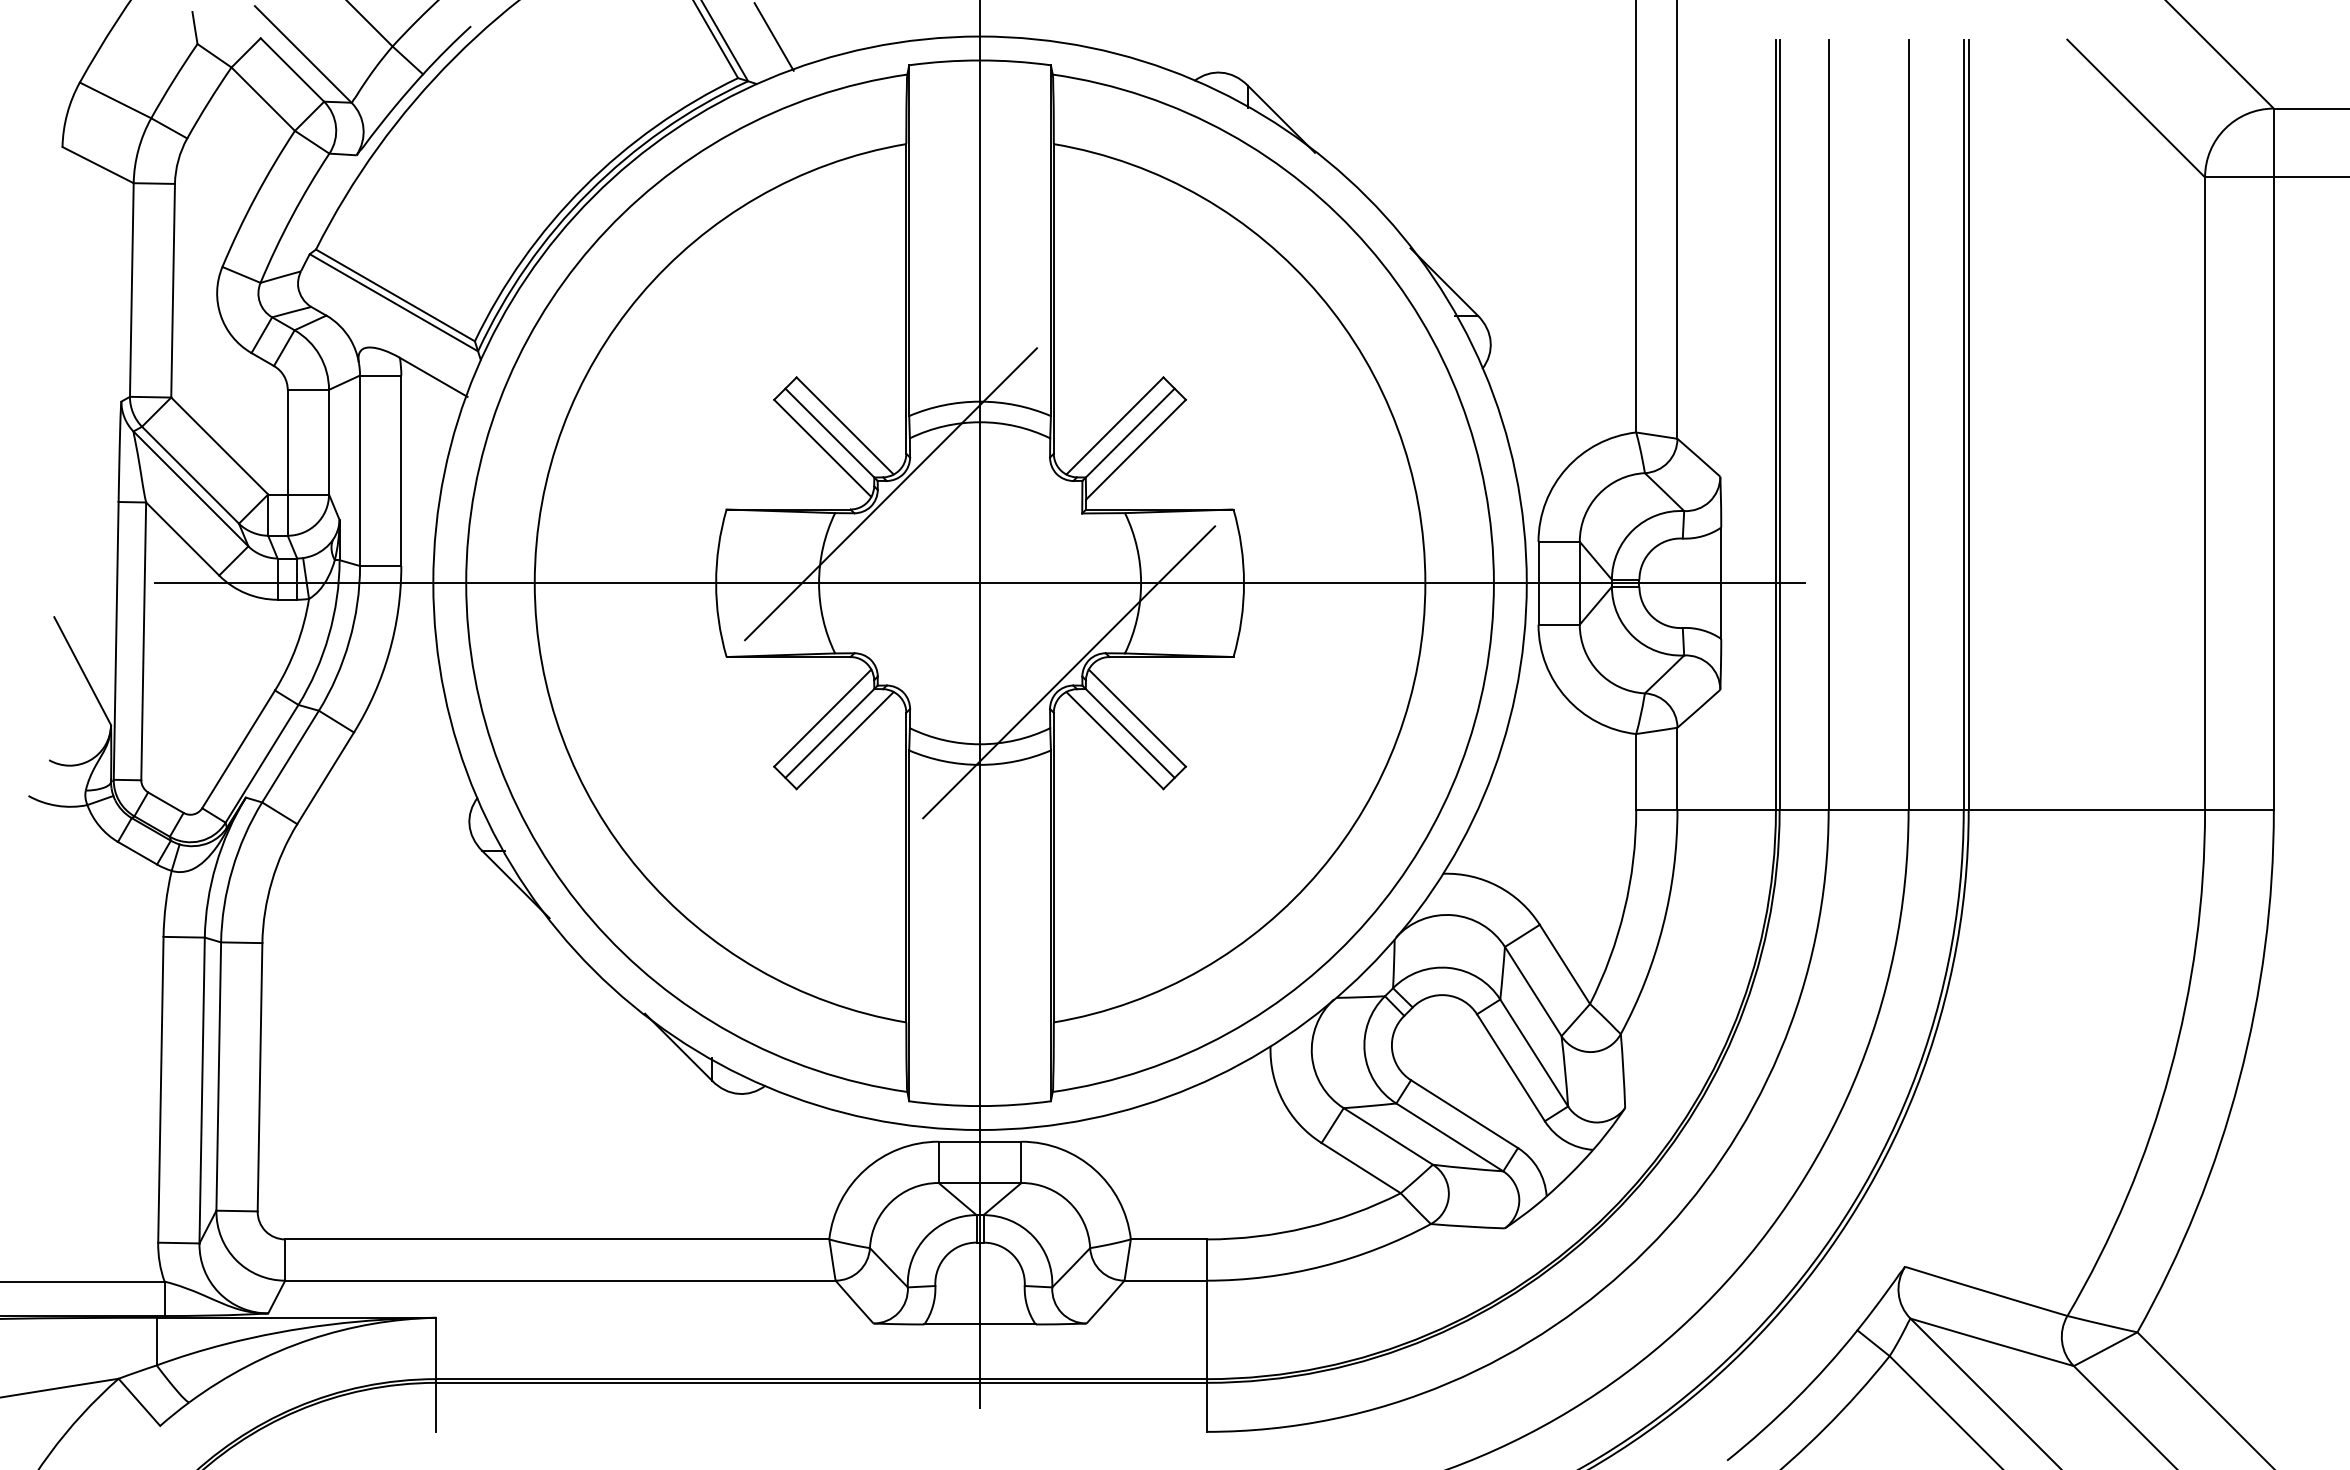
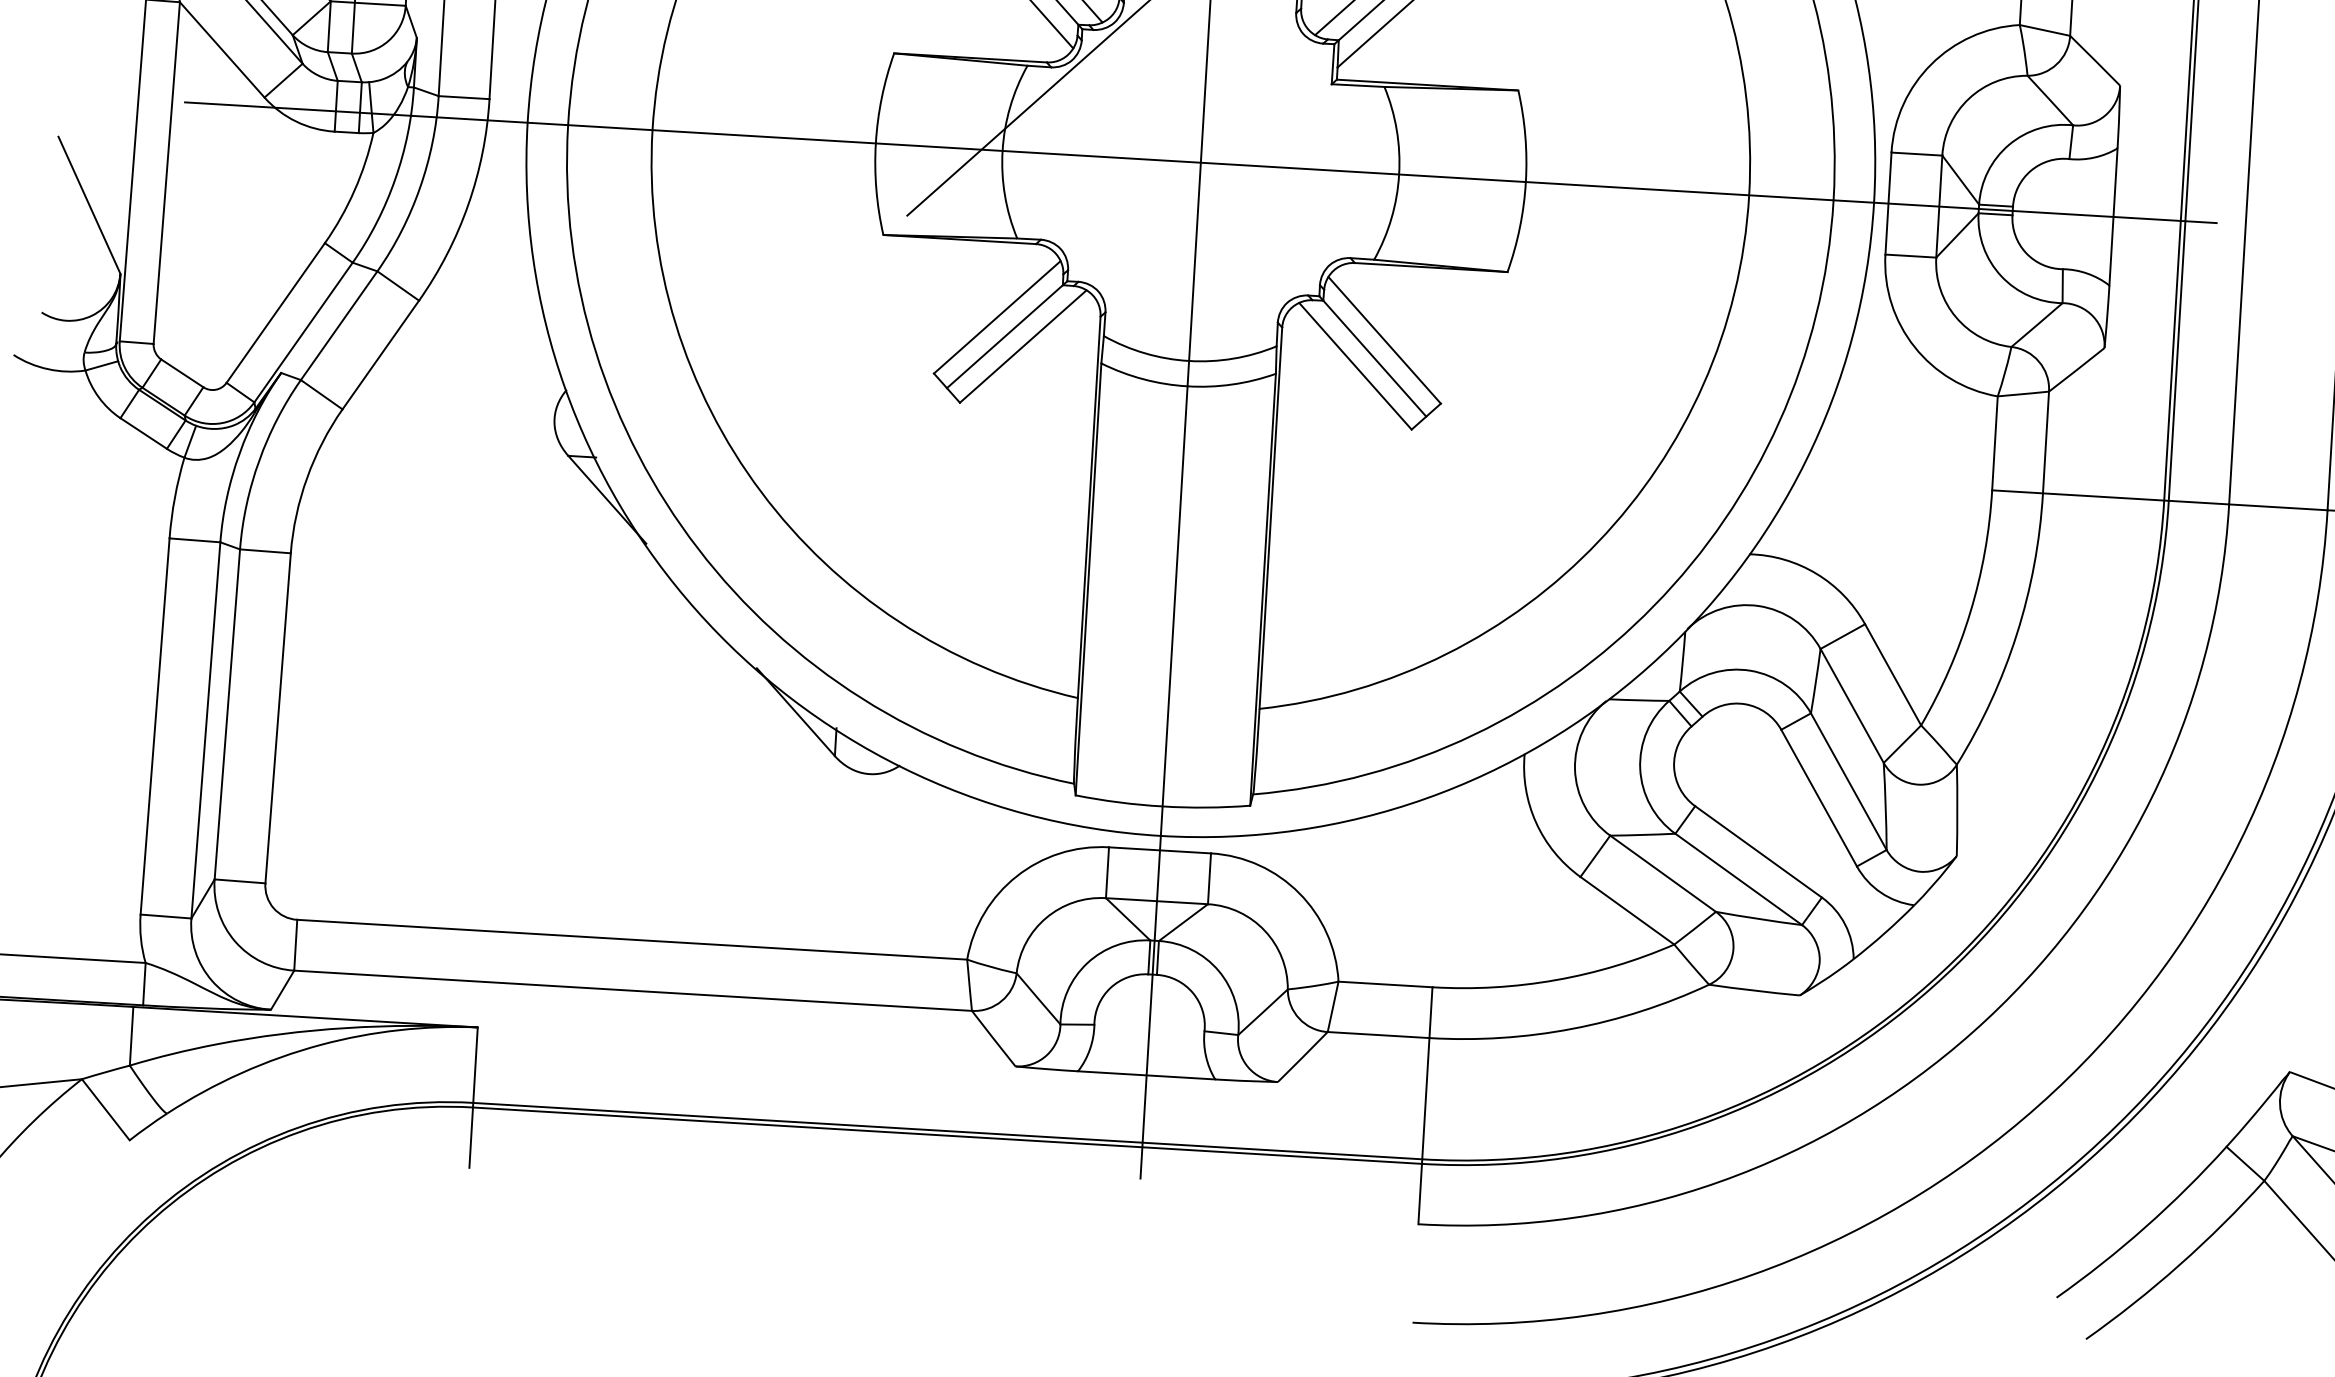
line: (1069, 672) -> (1304, 279), removed

